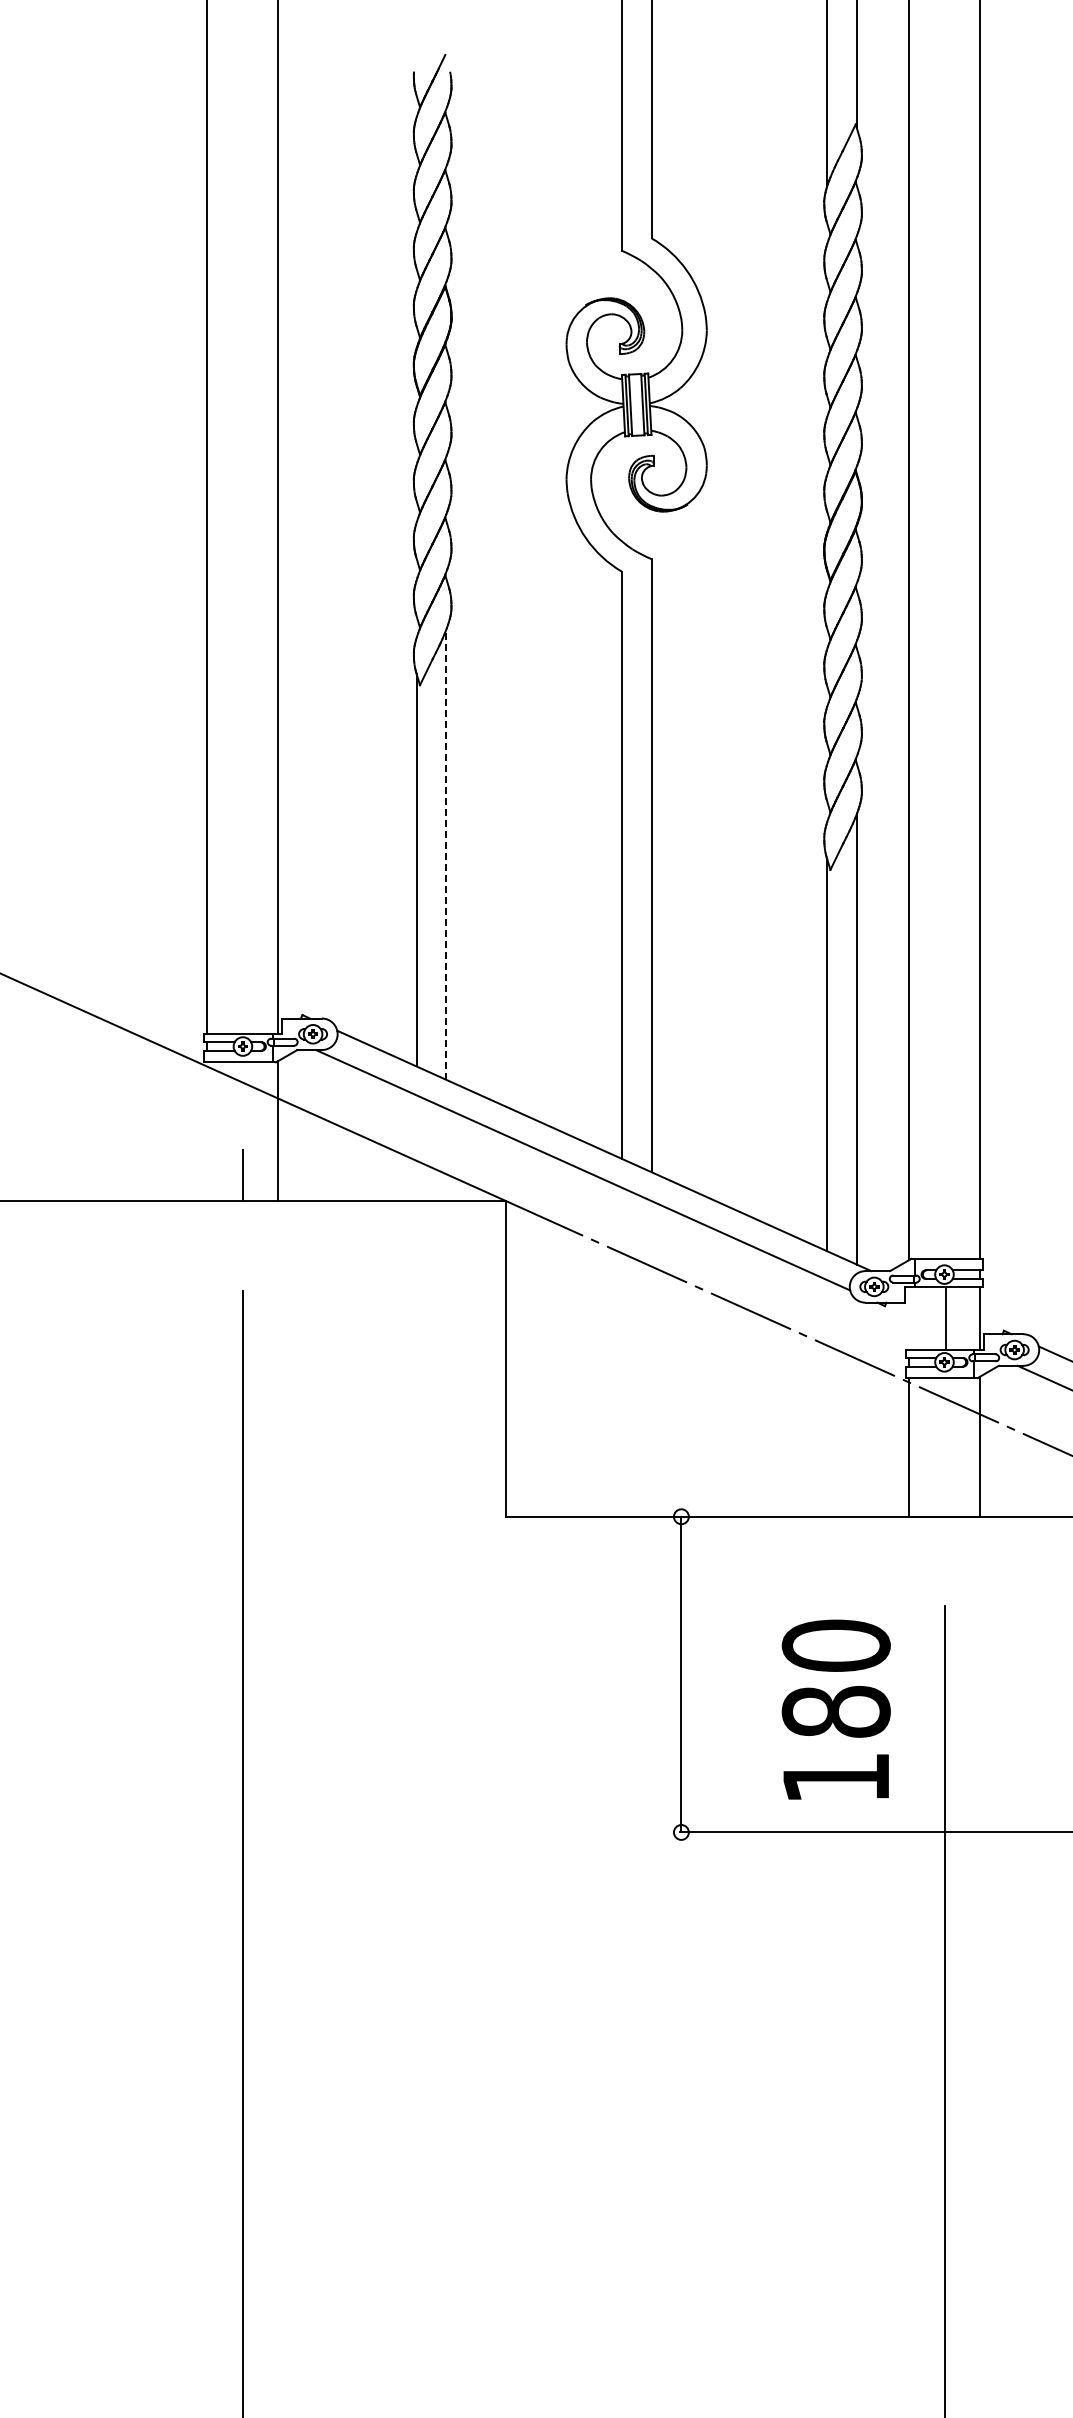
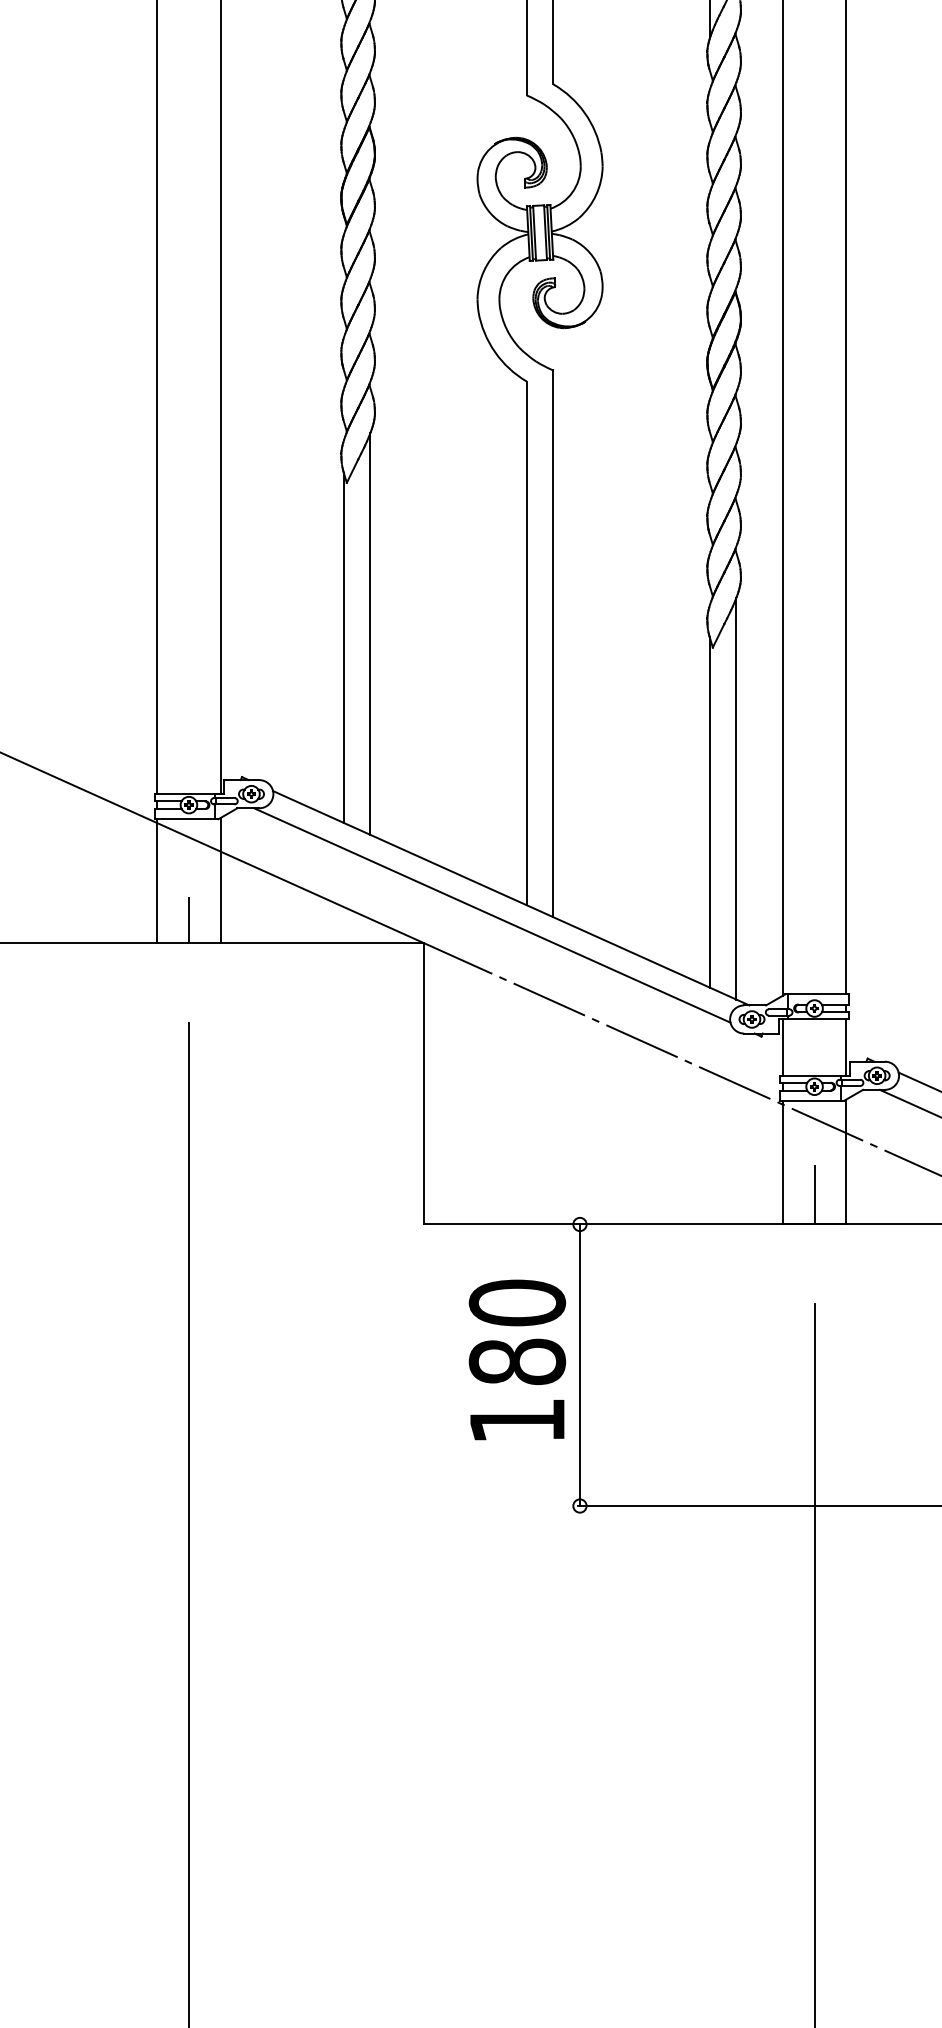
line: (446, 854) -> (370, 633), dashed -> solid
line: (207, 1131) -> (157, 880), added
line: (945, 1318) -> (782, 1047), moved
line: (944, 1482) -> (814, 1193), added
text: (835, 1709) -> (516, 1359), moved

